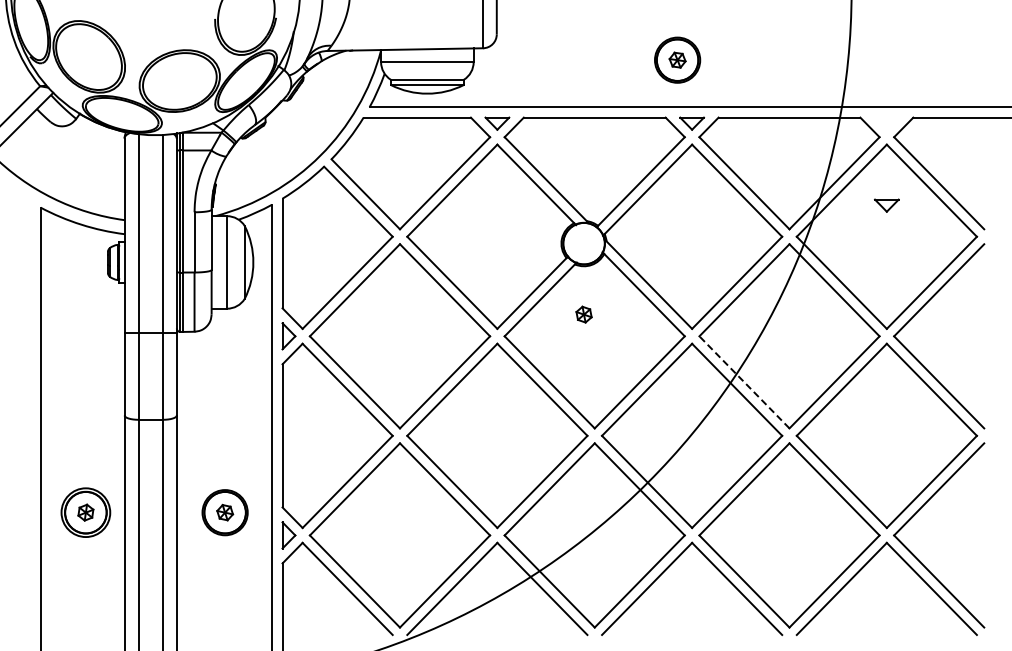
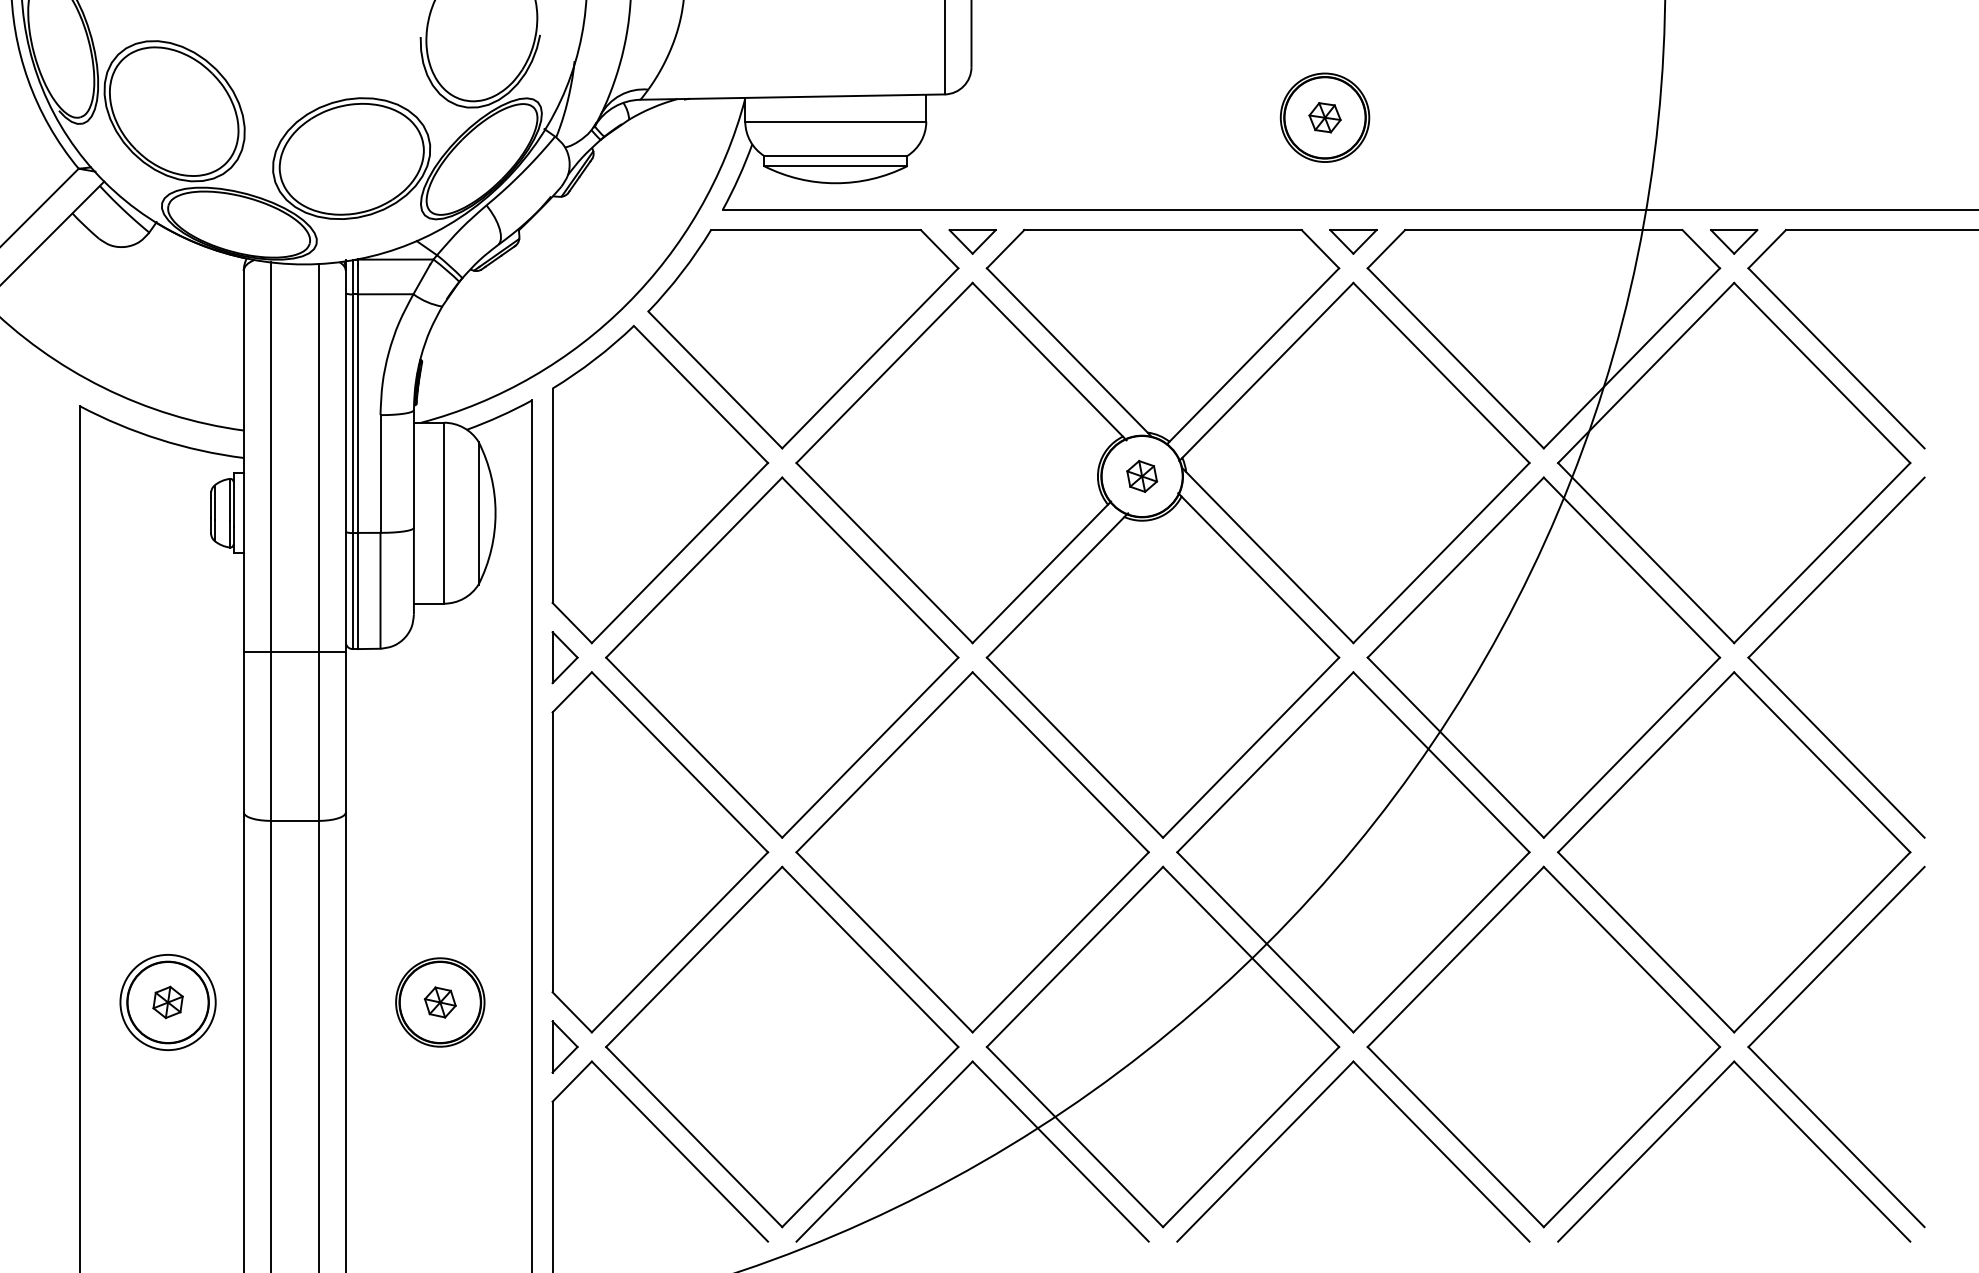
part: (886, 205) -> (1733, 241), moved
part: (583, 314) -> (1141, 476), moved
line: (744, 382) -> (1455, 747), dashed -> solid

